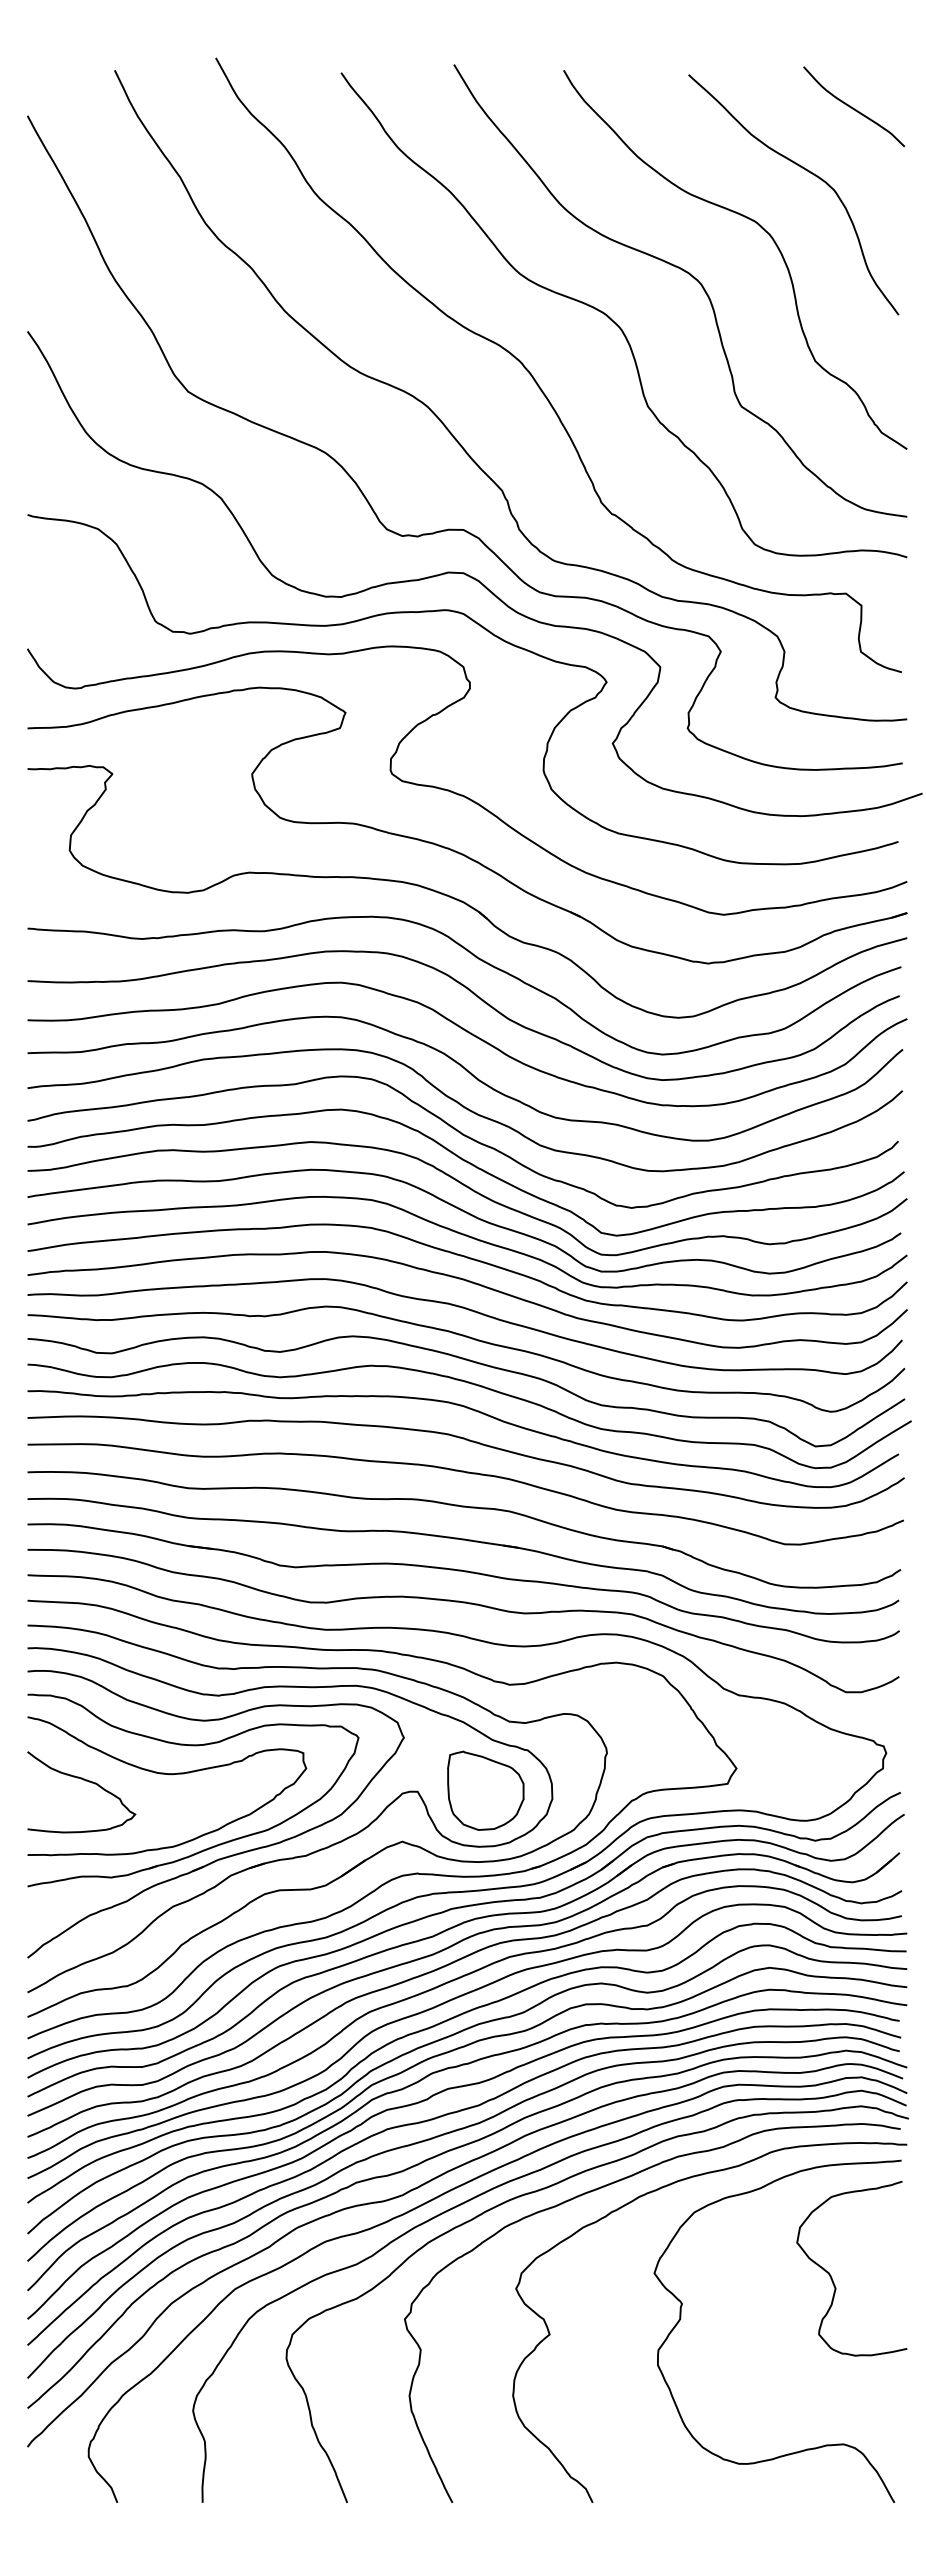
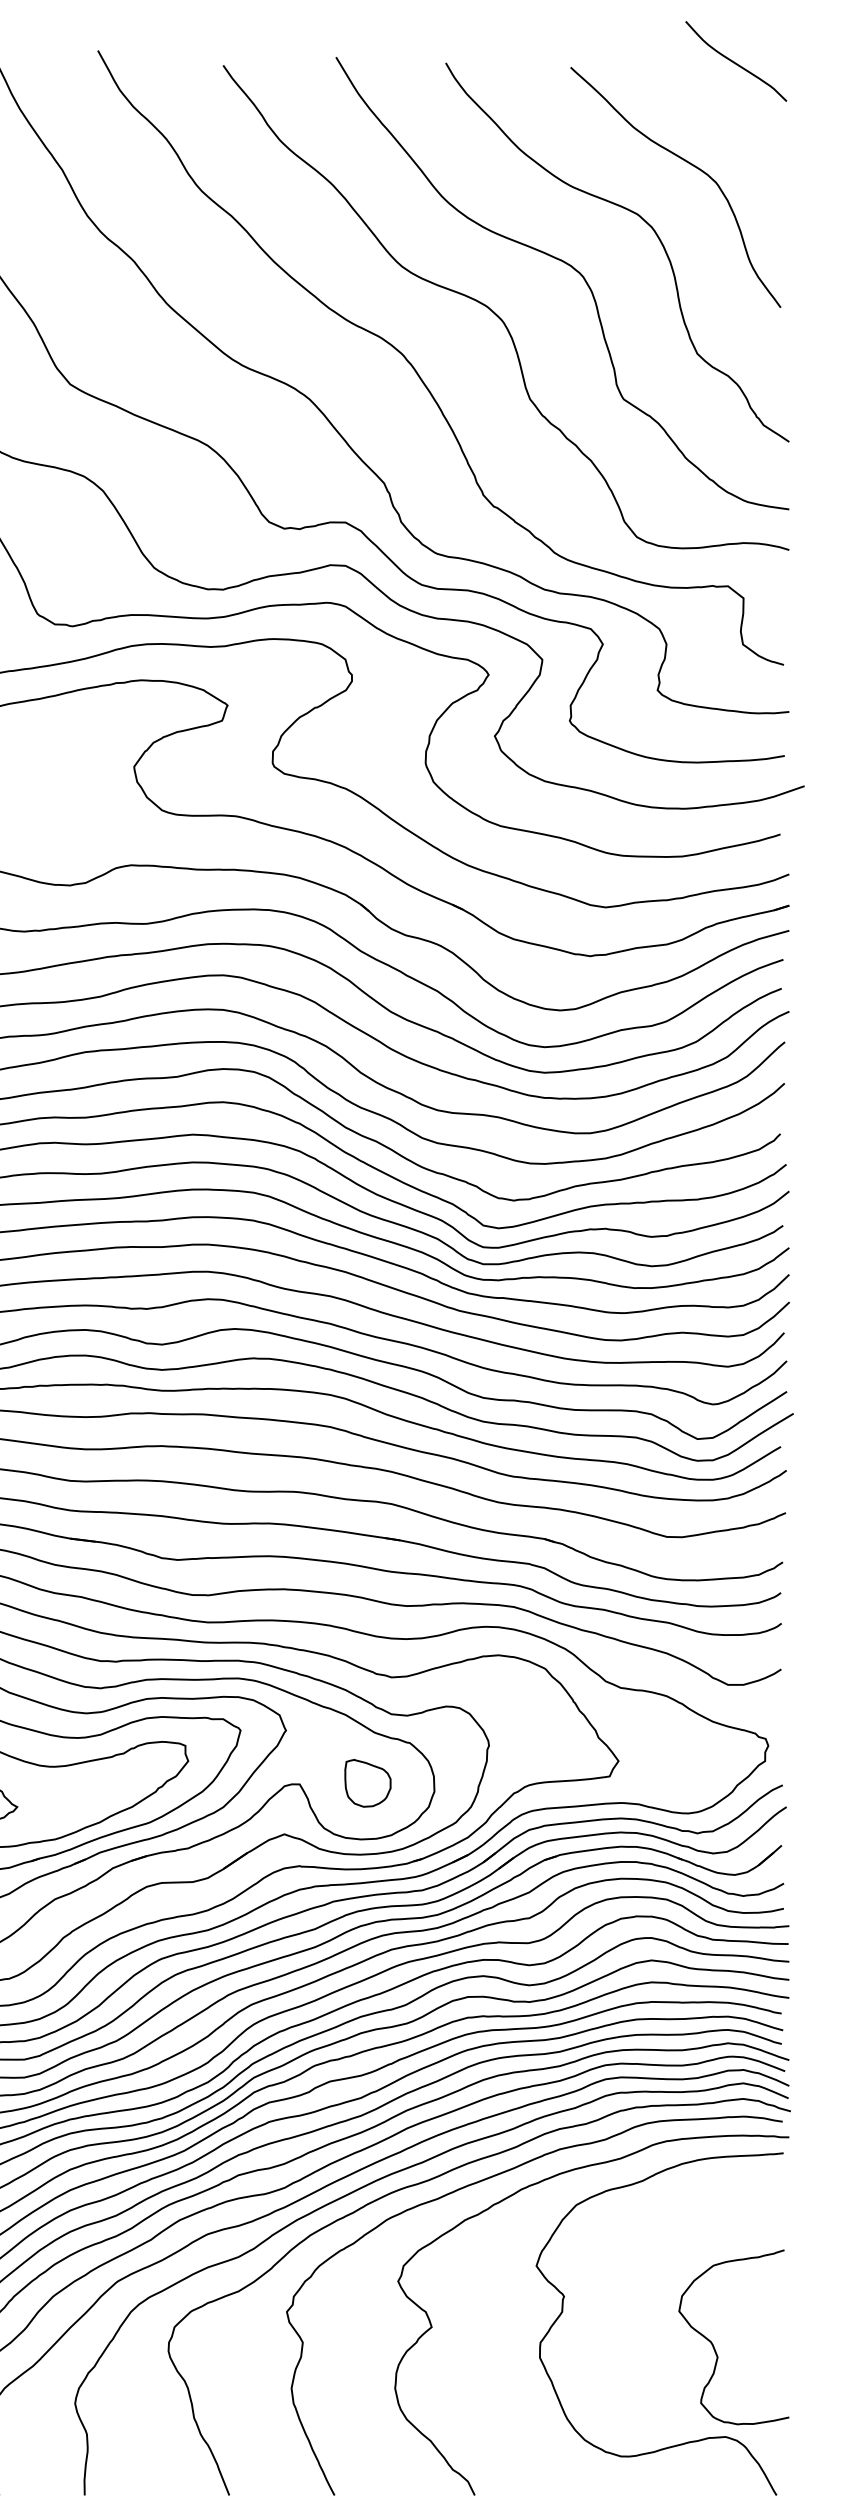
curve: (853, 107) -> (735, 62), moved
part: (485, 1790) -> (367, 1783), size x0.6
curve: (832, 2277) -> (714, 2346), moved

